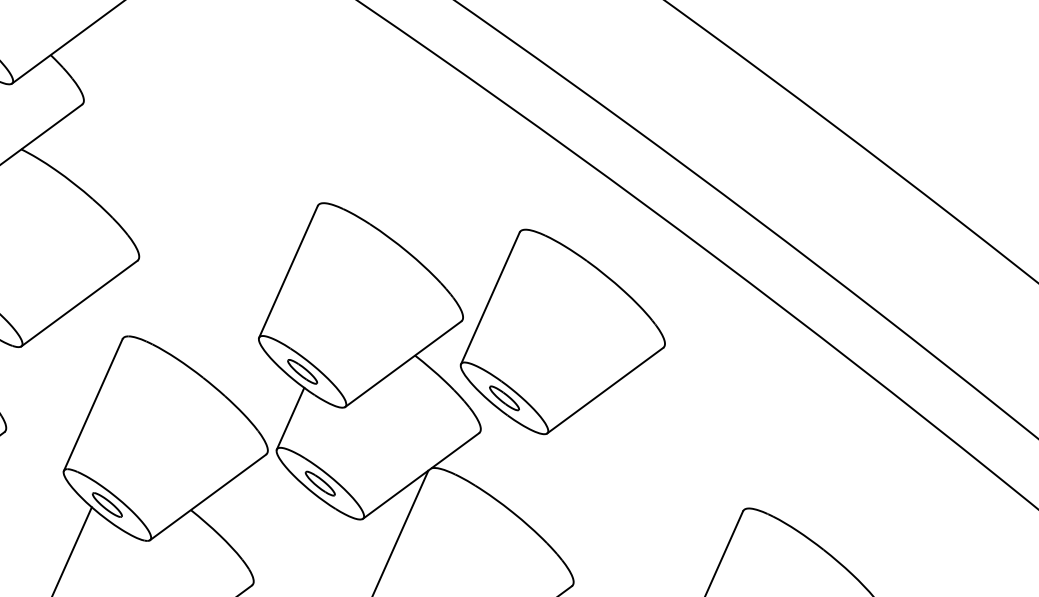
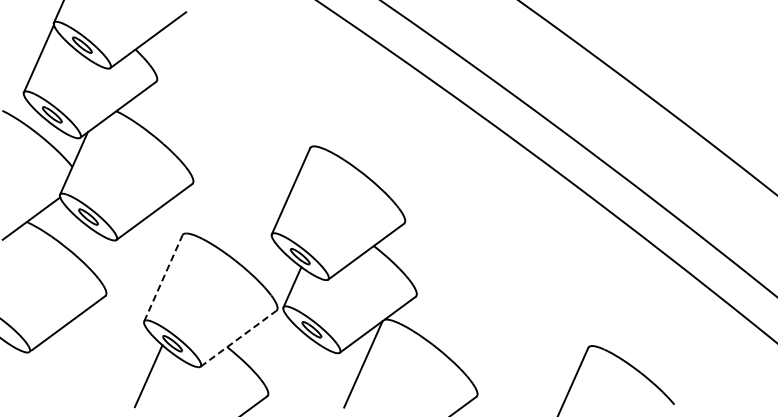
part: (562, 331) -> (470, 230), removed
line: (93, 403) -> (163, 277), solid -> dashed
line: (208, 496) -> (238, 338), solid -> dashed

